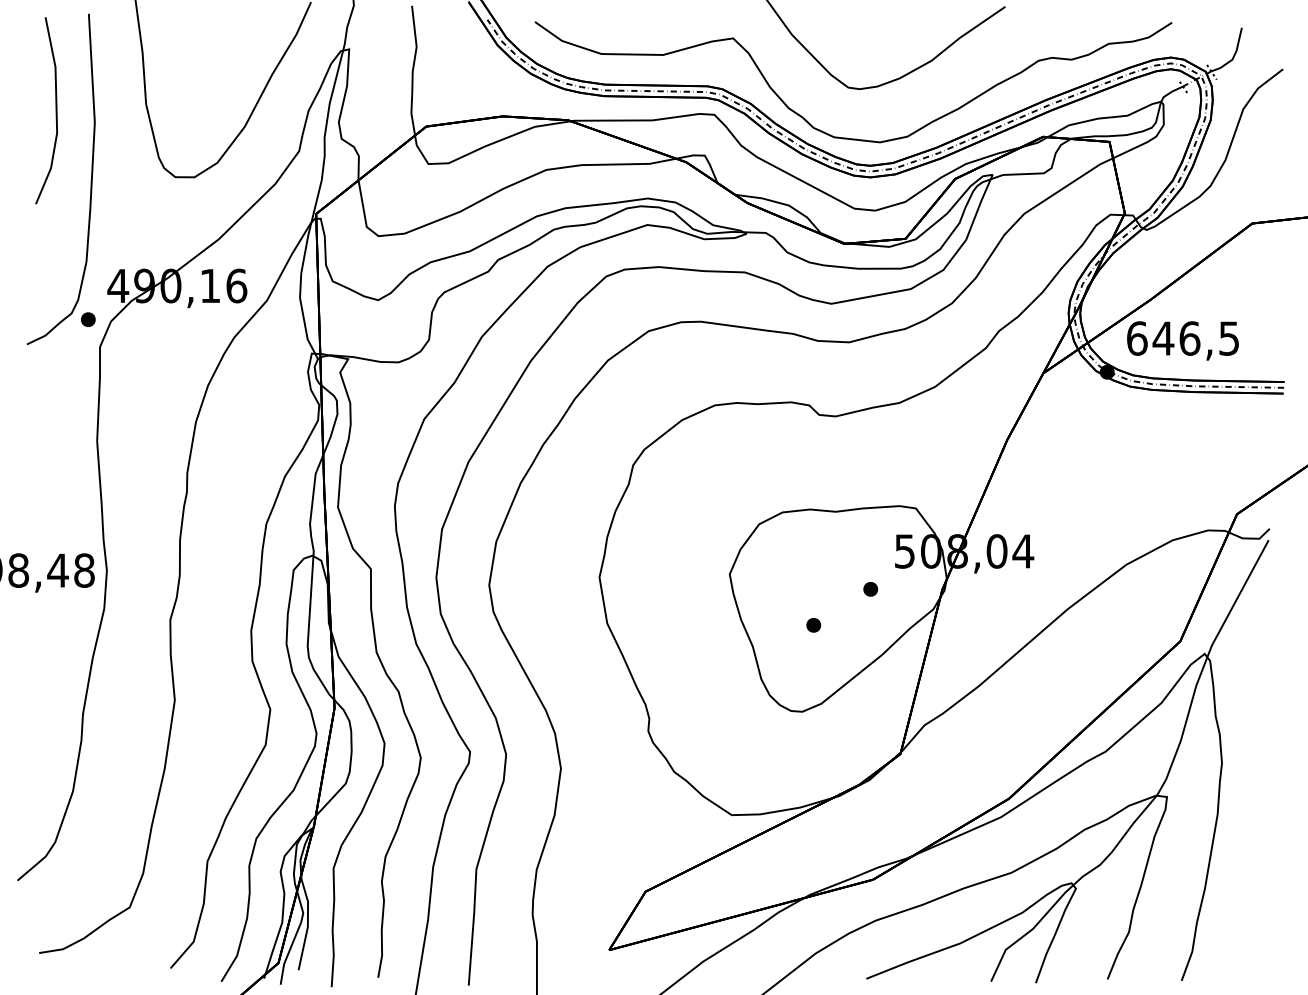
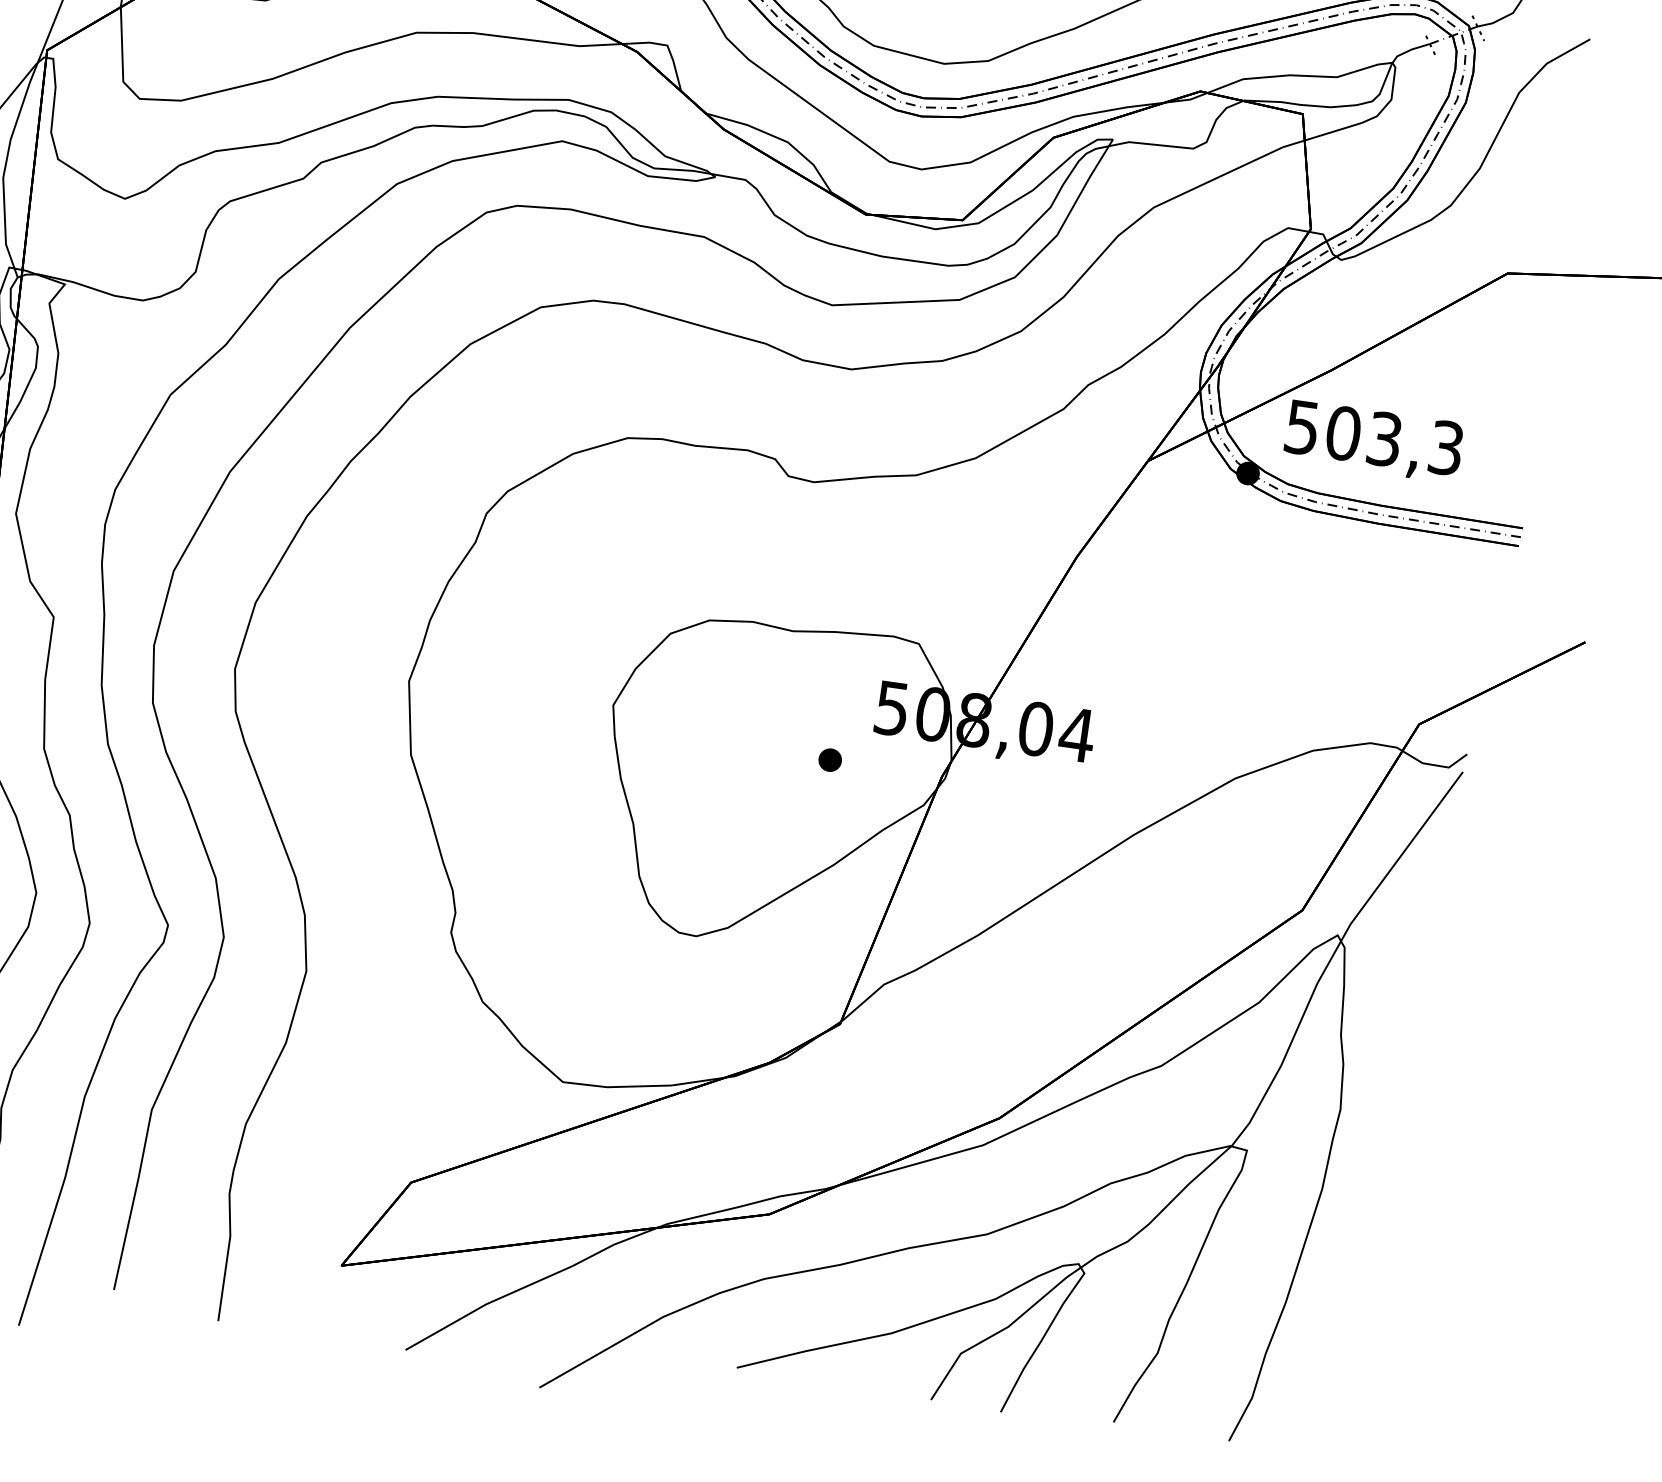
text: (1183, 338) -> (1374, 437), 646,5 -> 503,3
part: (813, 625) -> (732, 803), removed

